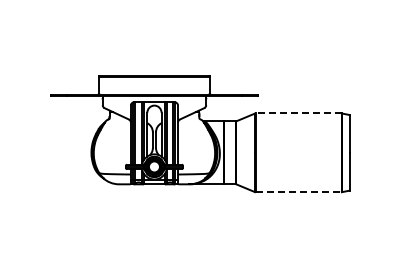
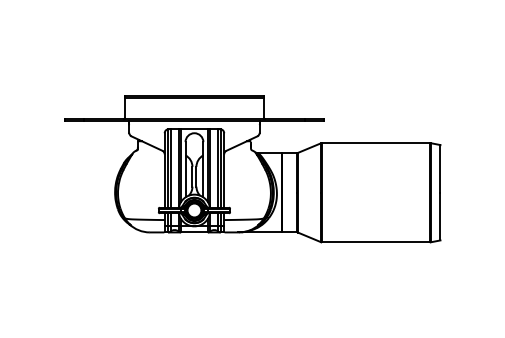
line: (298, 113) -> (376, 143), dashed -> solid
line: (299, 192) -> (377, 242), dashed -> solid

